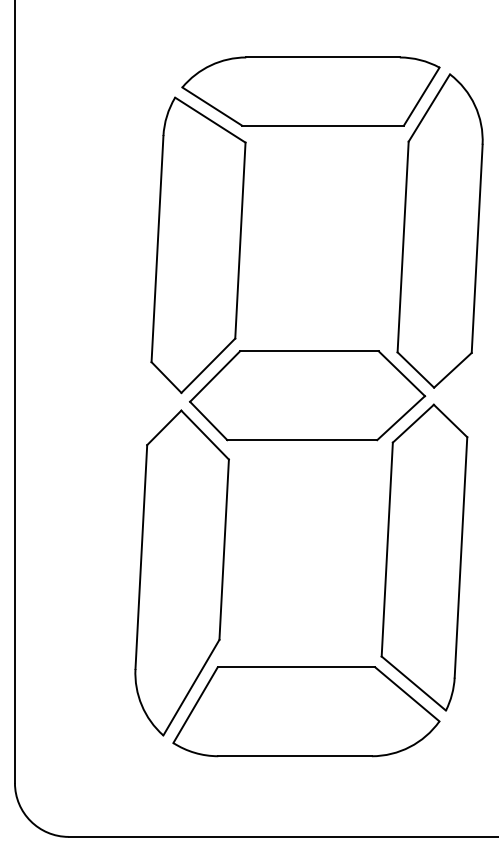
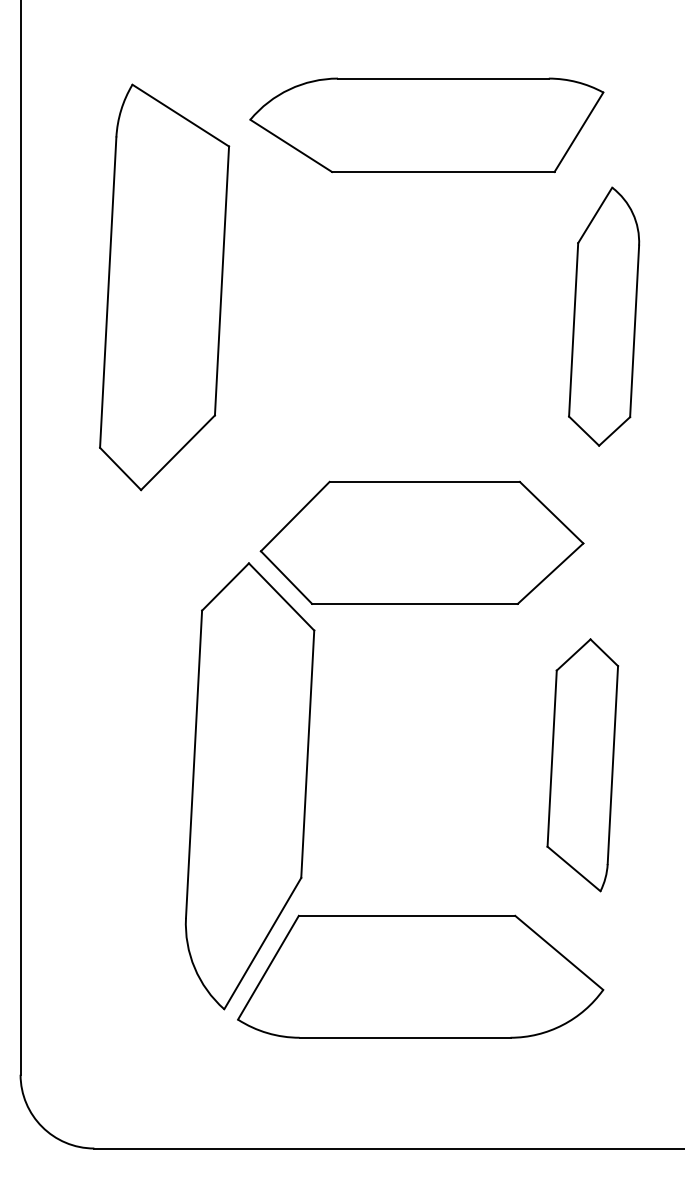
part: (439, 230) -> (603, 316), size x0.6
part: (198, 245) -> (164, 287), moved
part: (424, 557) -> (582, 765), size x0.6

